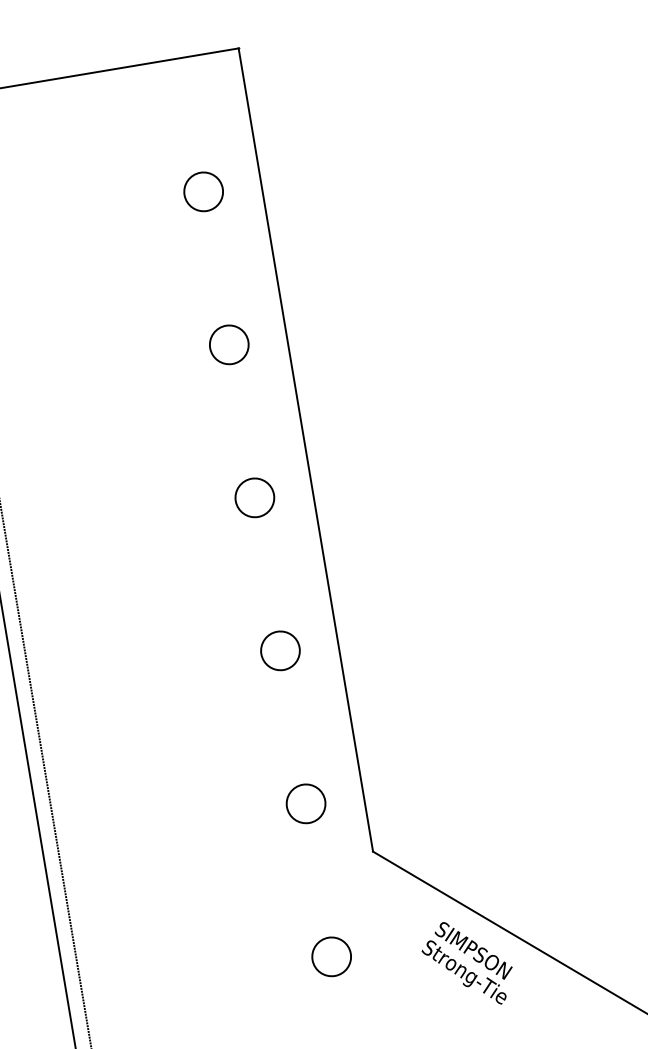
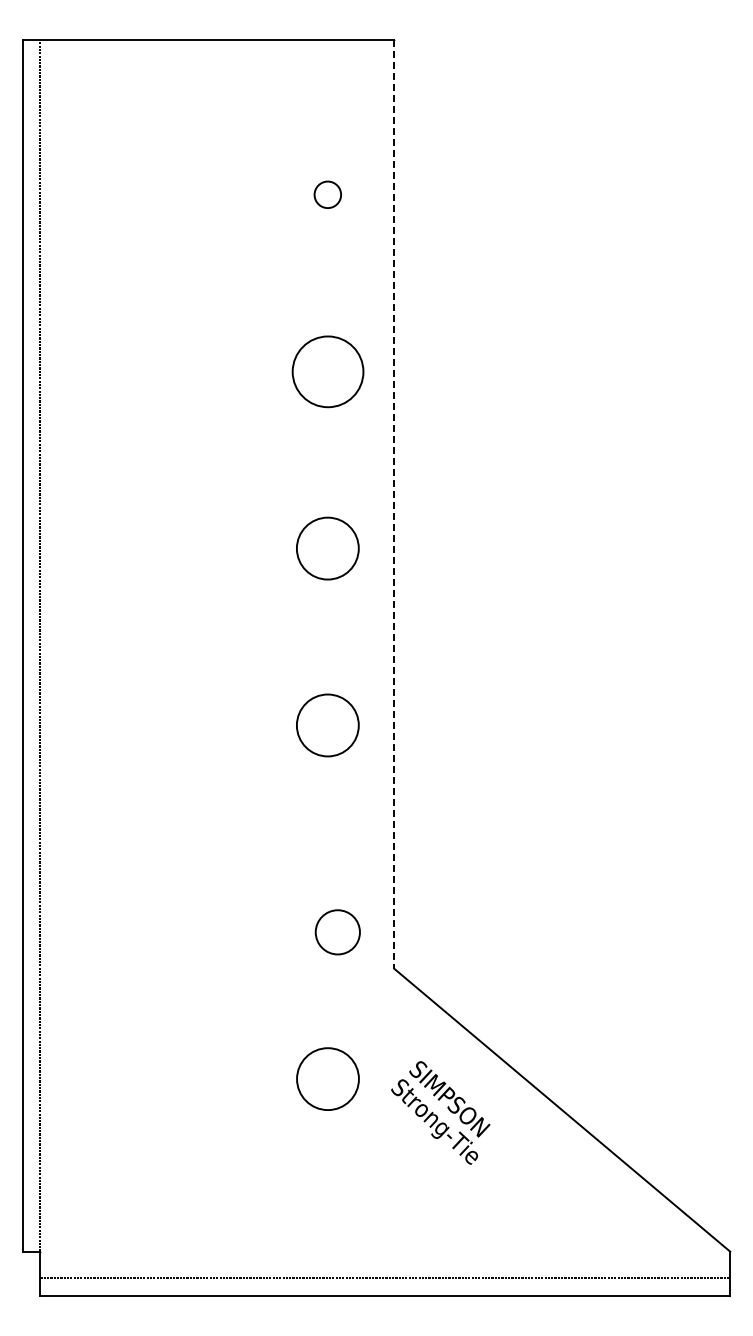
circle: (203, 191) -> (327, 194), size x0.6
circle: (228, 344) -> (327, 371), size x1.6
line: (306, 450) -> (394, 504), solid -> dashed
circle: (254, 497) -> (327, 548), size x1.4
circle: (280, 650) -> (327, 725), size x1.4
circle: (305, 804) -> (337, 932), moved
circle: (331, 957) -> (327, 1079), size x1.4
text: (467, 963) -> (440, 1112), moved

